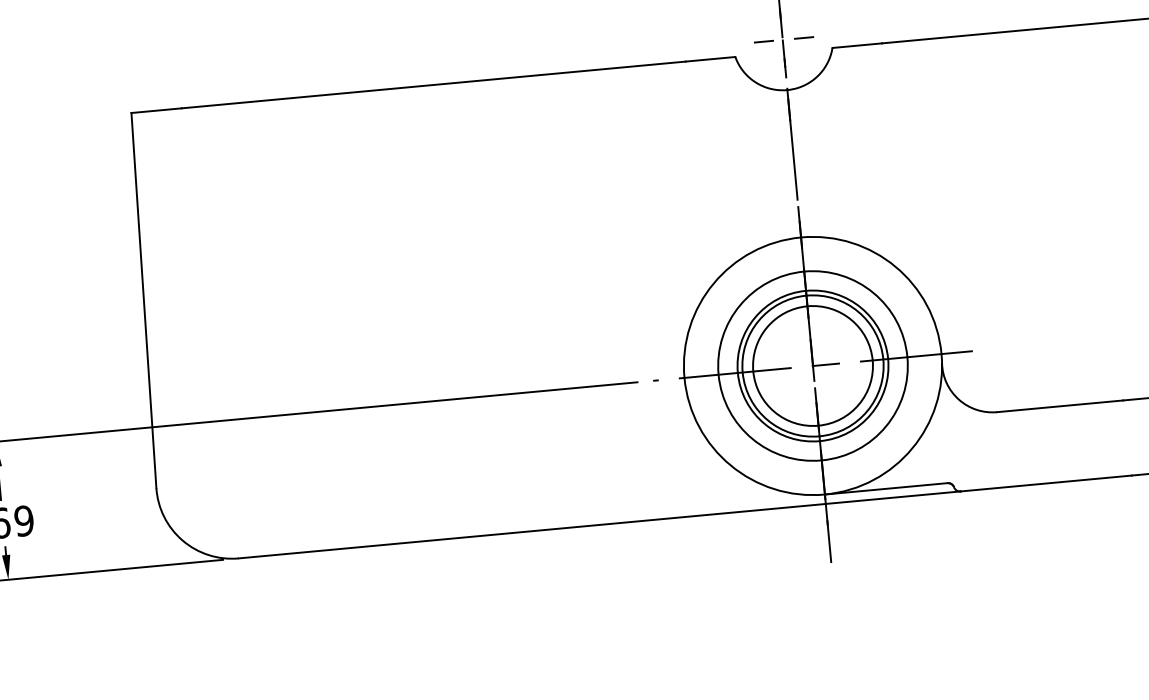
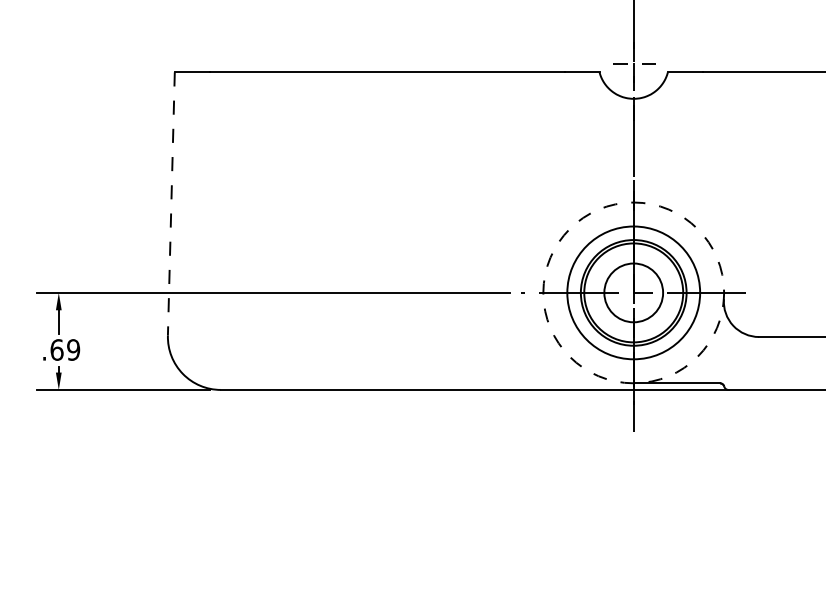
line: (144, 301) -> (171, 204), solid -> dashed
circle: (812, 365) -> (633, 292), size x0.7
circle: (812, 365) -> (633, 292), solid -> dashed

